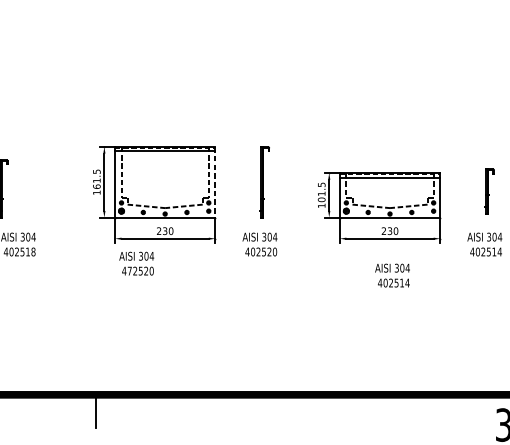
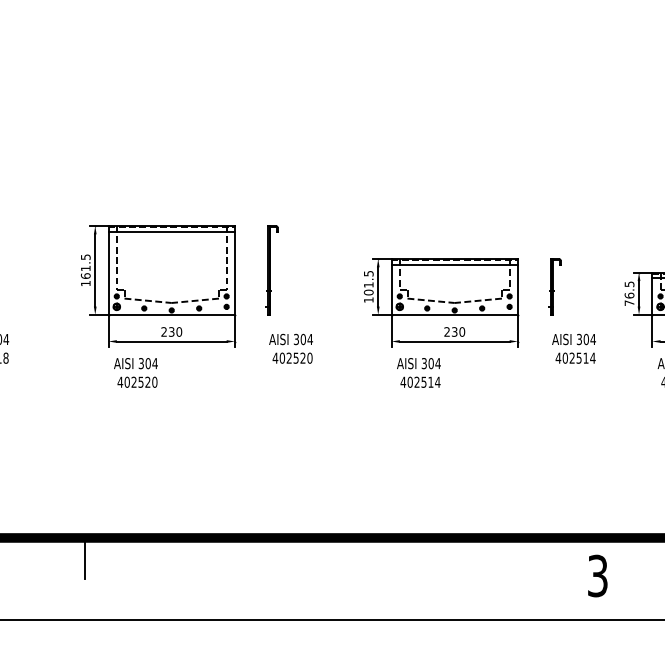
line: (215, 182) -> (234, 270), dashed -> solid
part: (264, 182) -> (271, 270), moved
part: (489, 191) -> (554, 286), moved
text: (129, 270) -> (126, 381), 472520 -> 402520
text: (392, 275) -> (418, 372), moved

